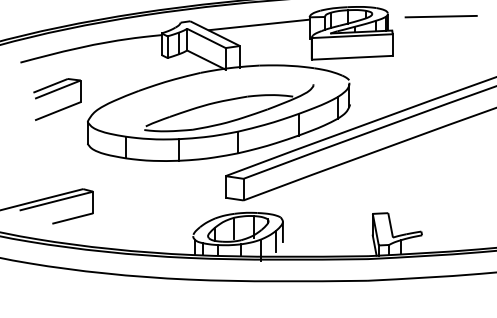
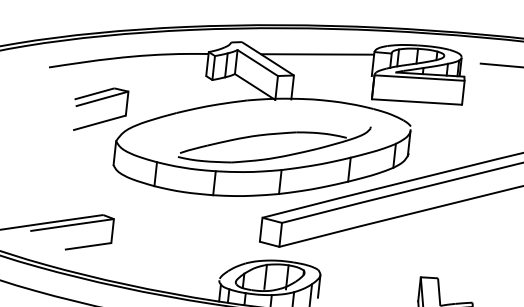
part: (56, 91) -> (100, 100), moved

